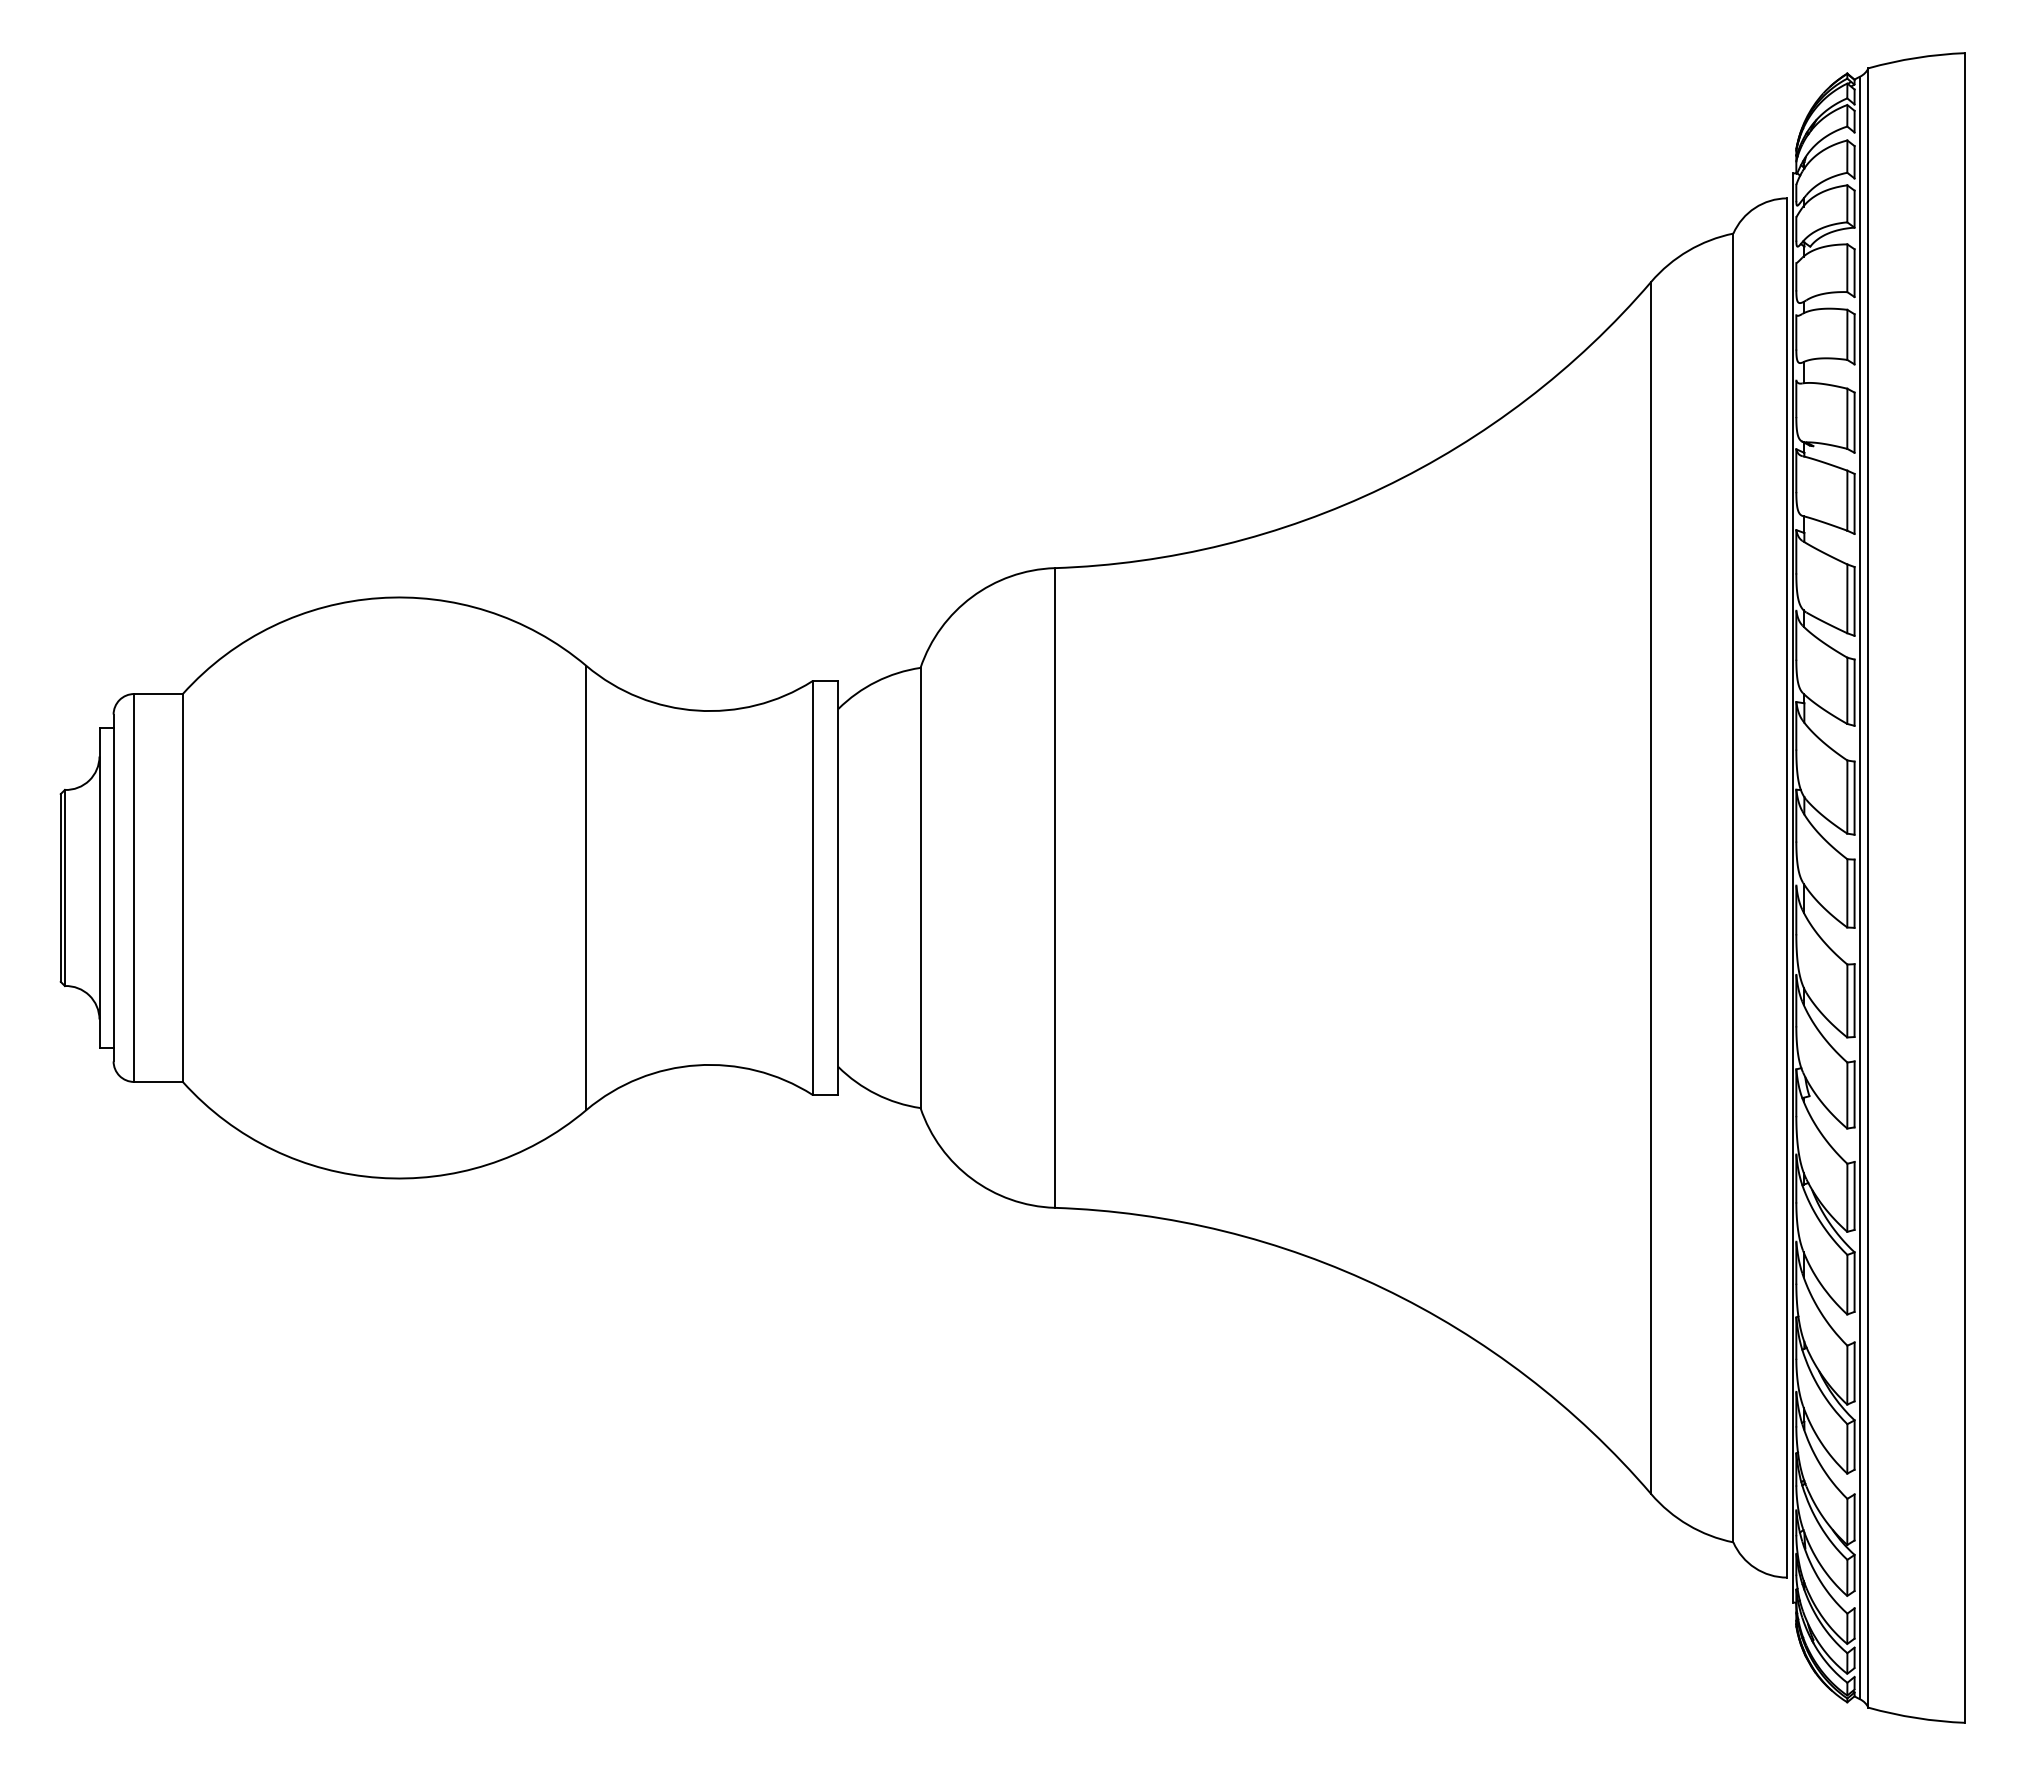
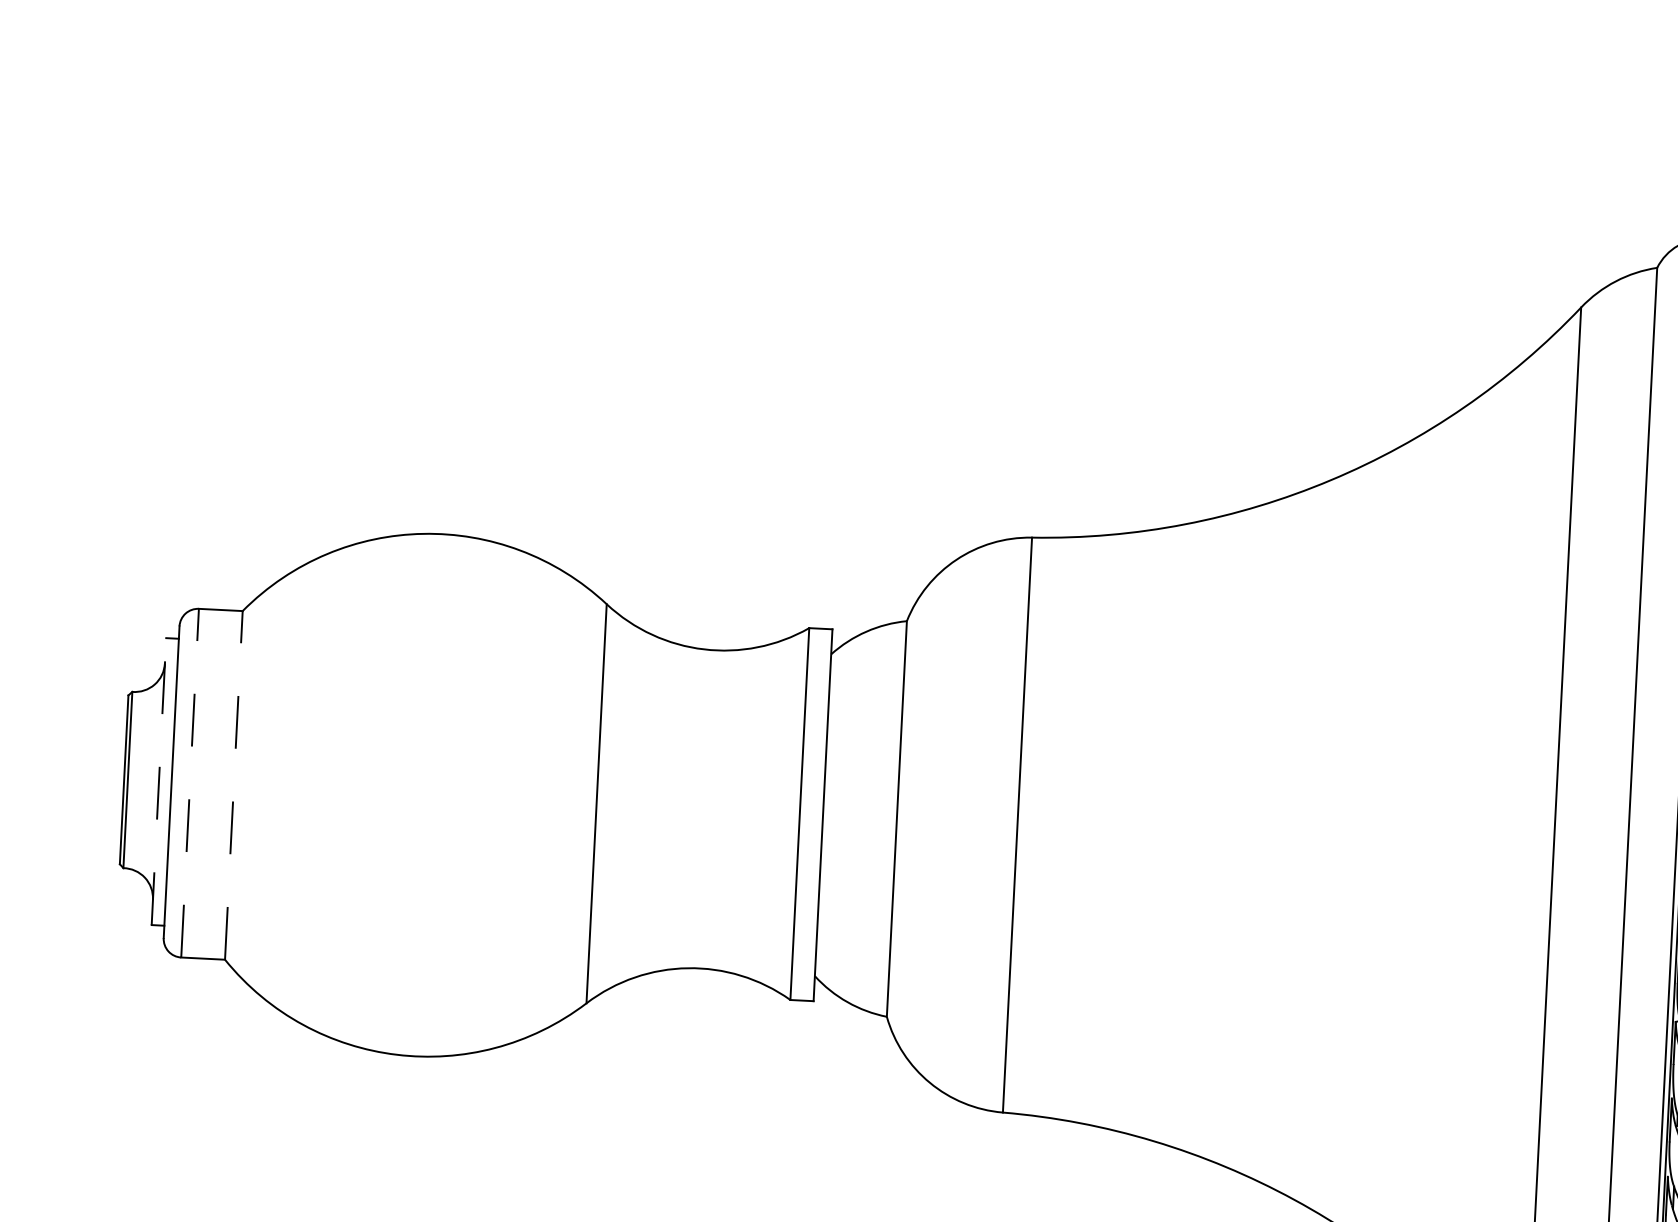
line: (99, 887) -> (158, 781), solid -> dashed
line: (134, 887) -> (190, 782), solid -> dashed
line: (182, 887) -> (233, 784), solid -> dashed

